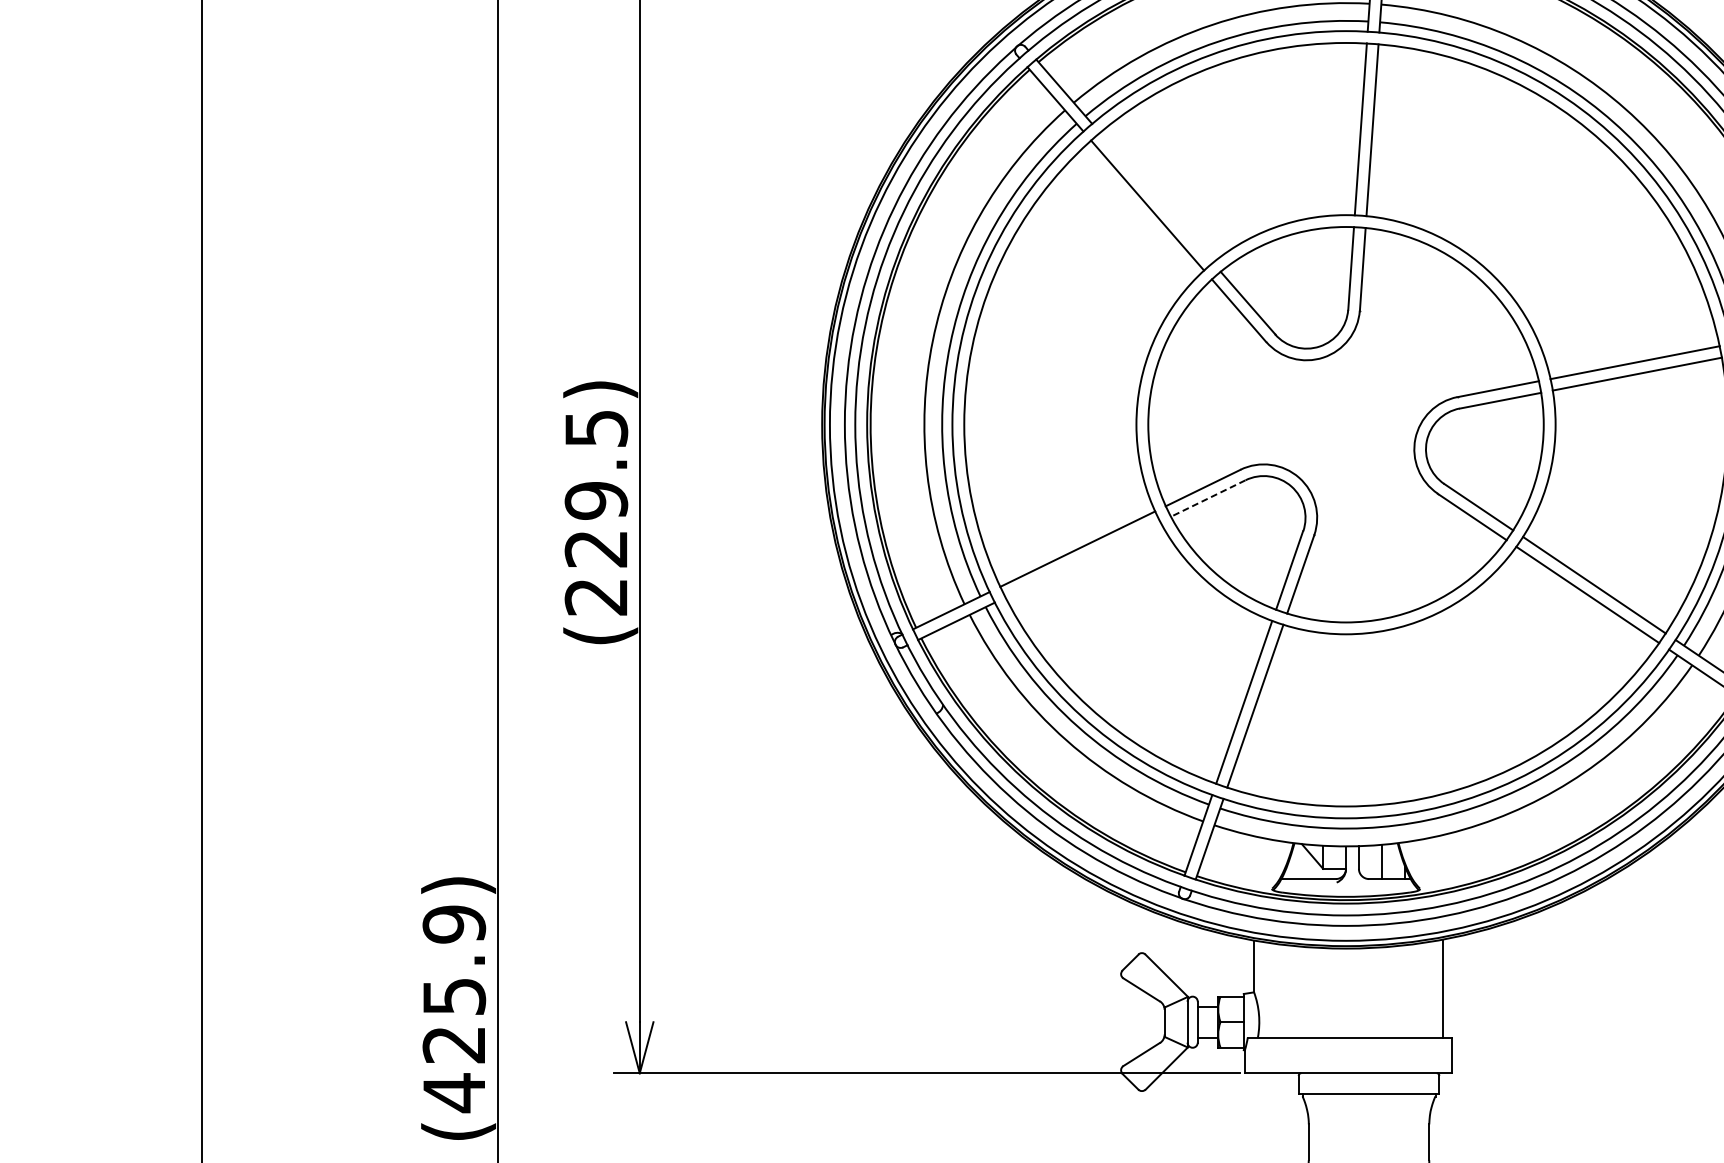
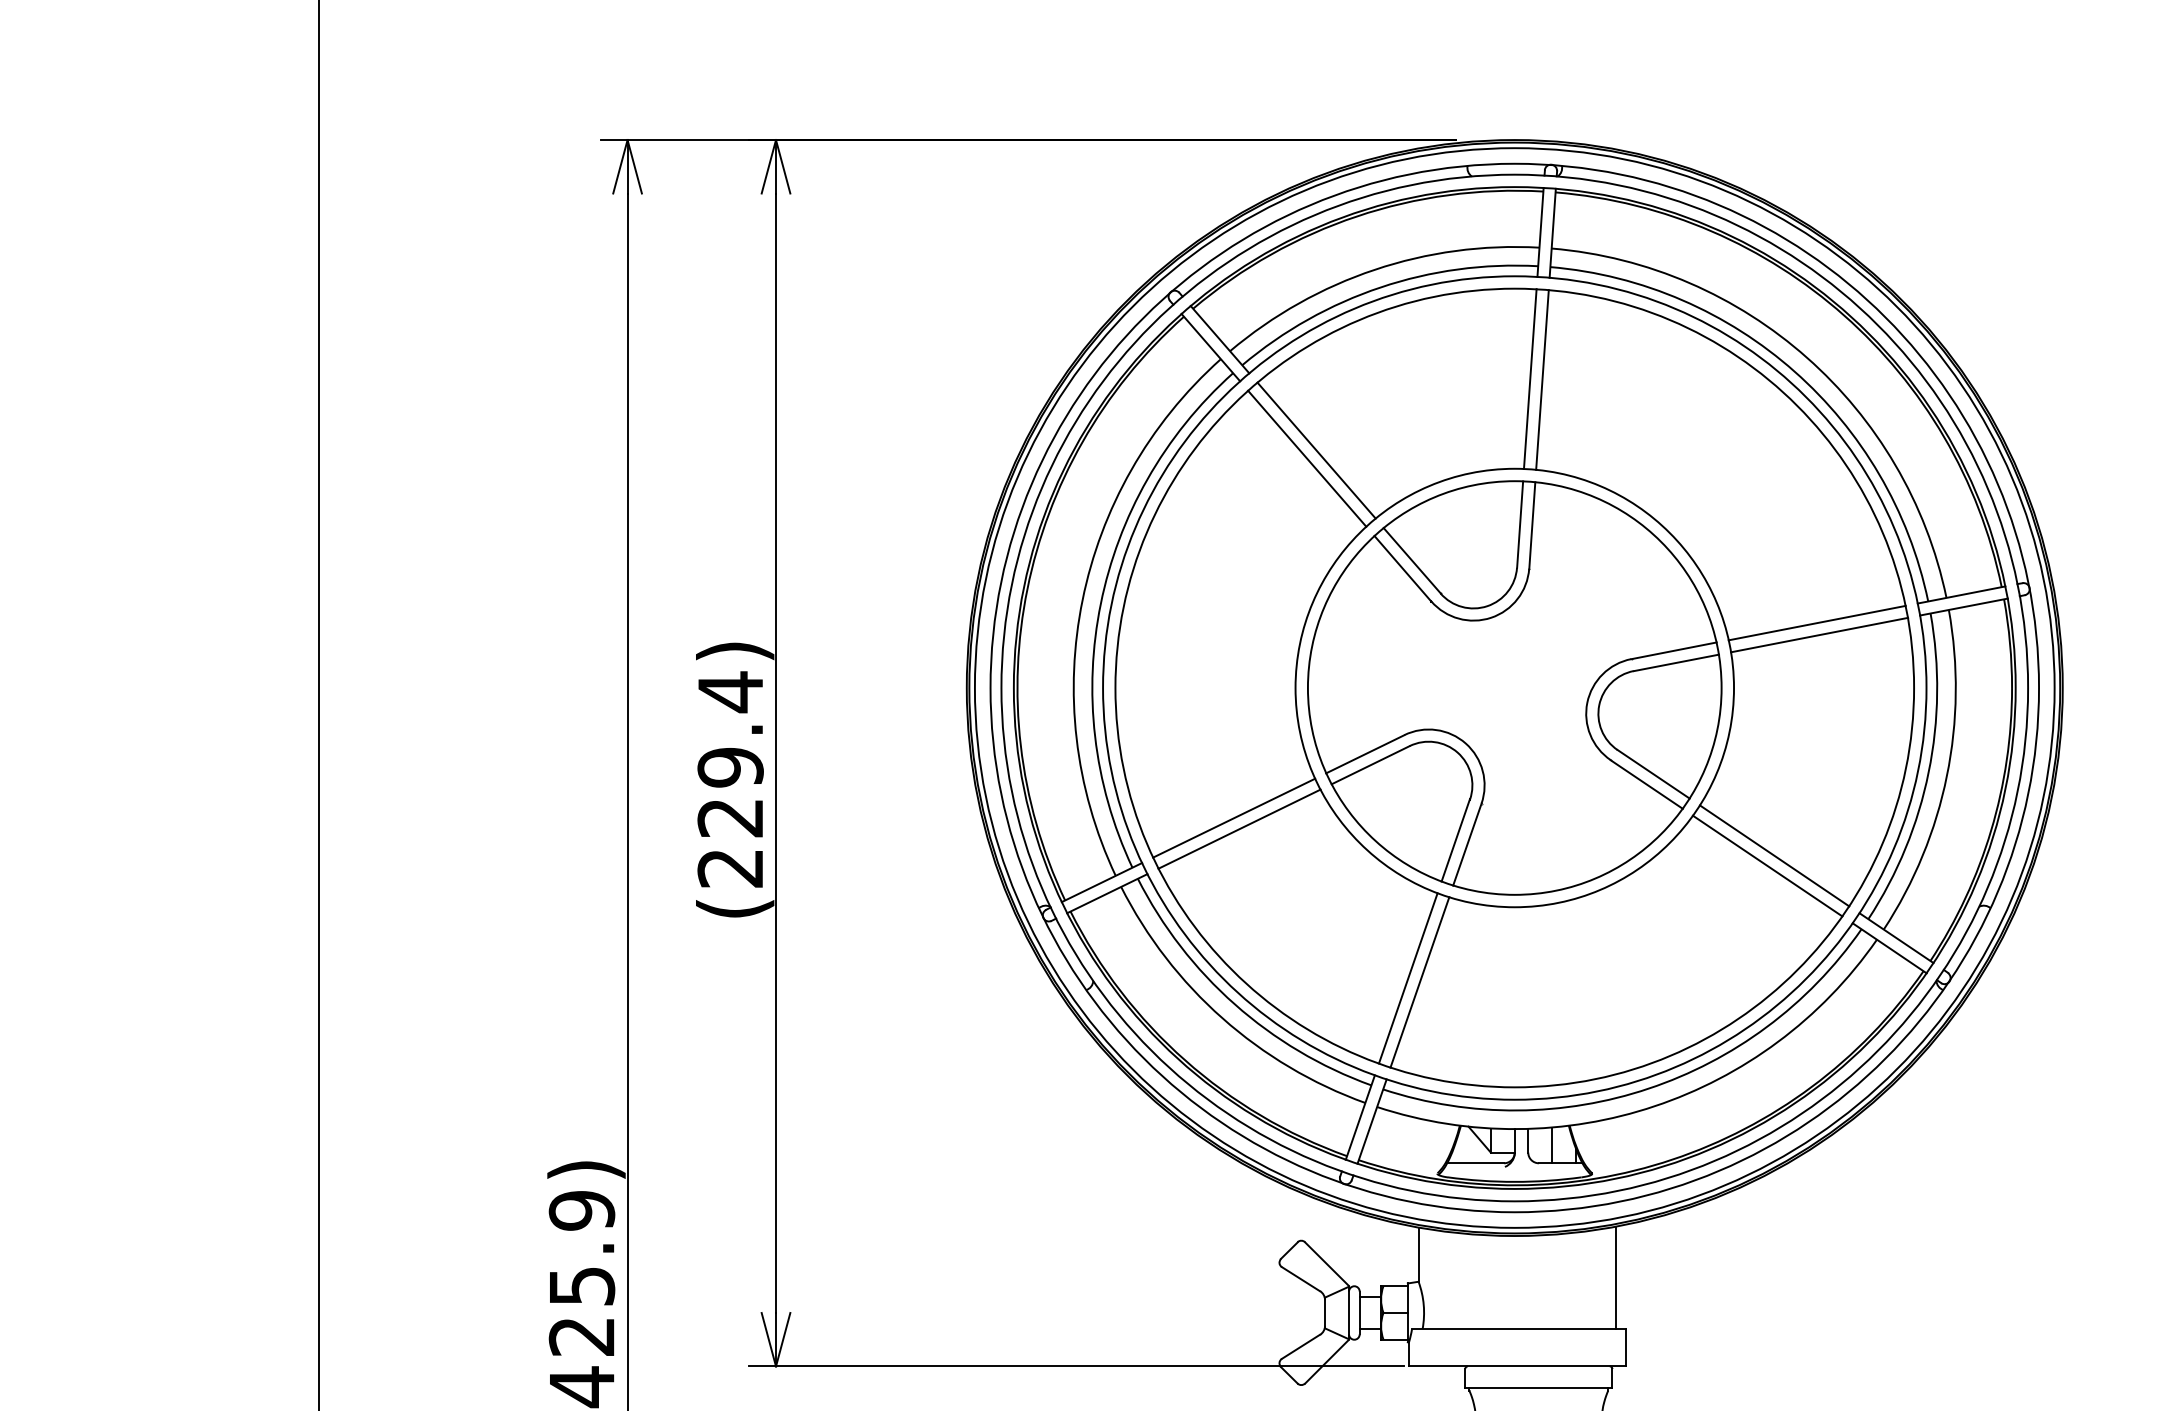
line: (1156, 197) -> (1316, 450), added
text: (596, 429) -> (730, 692), (229.5) -> (229.4)
line: (1208, 498) -> (1370, 765), dashed -> solid
line: (1082, 559) -> (1239, 828), added

